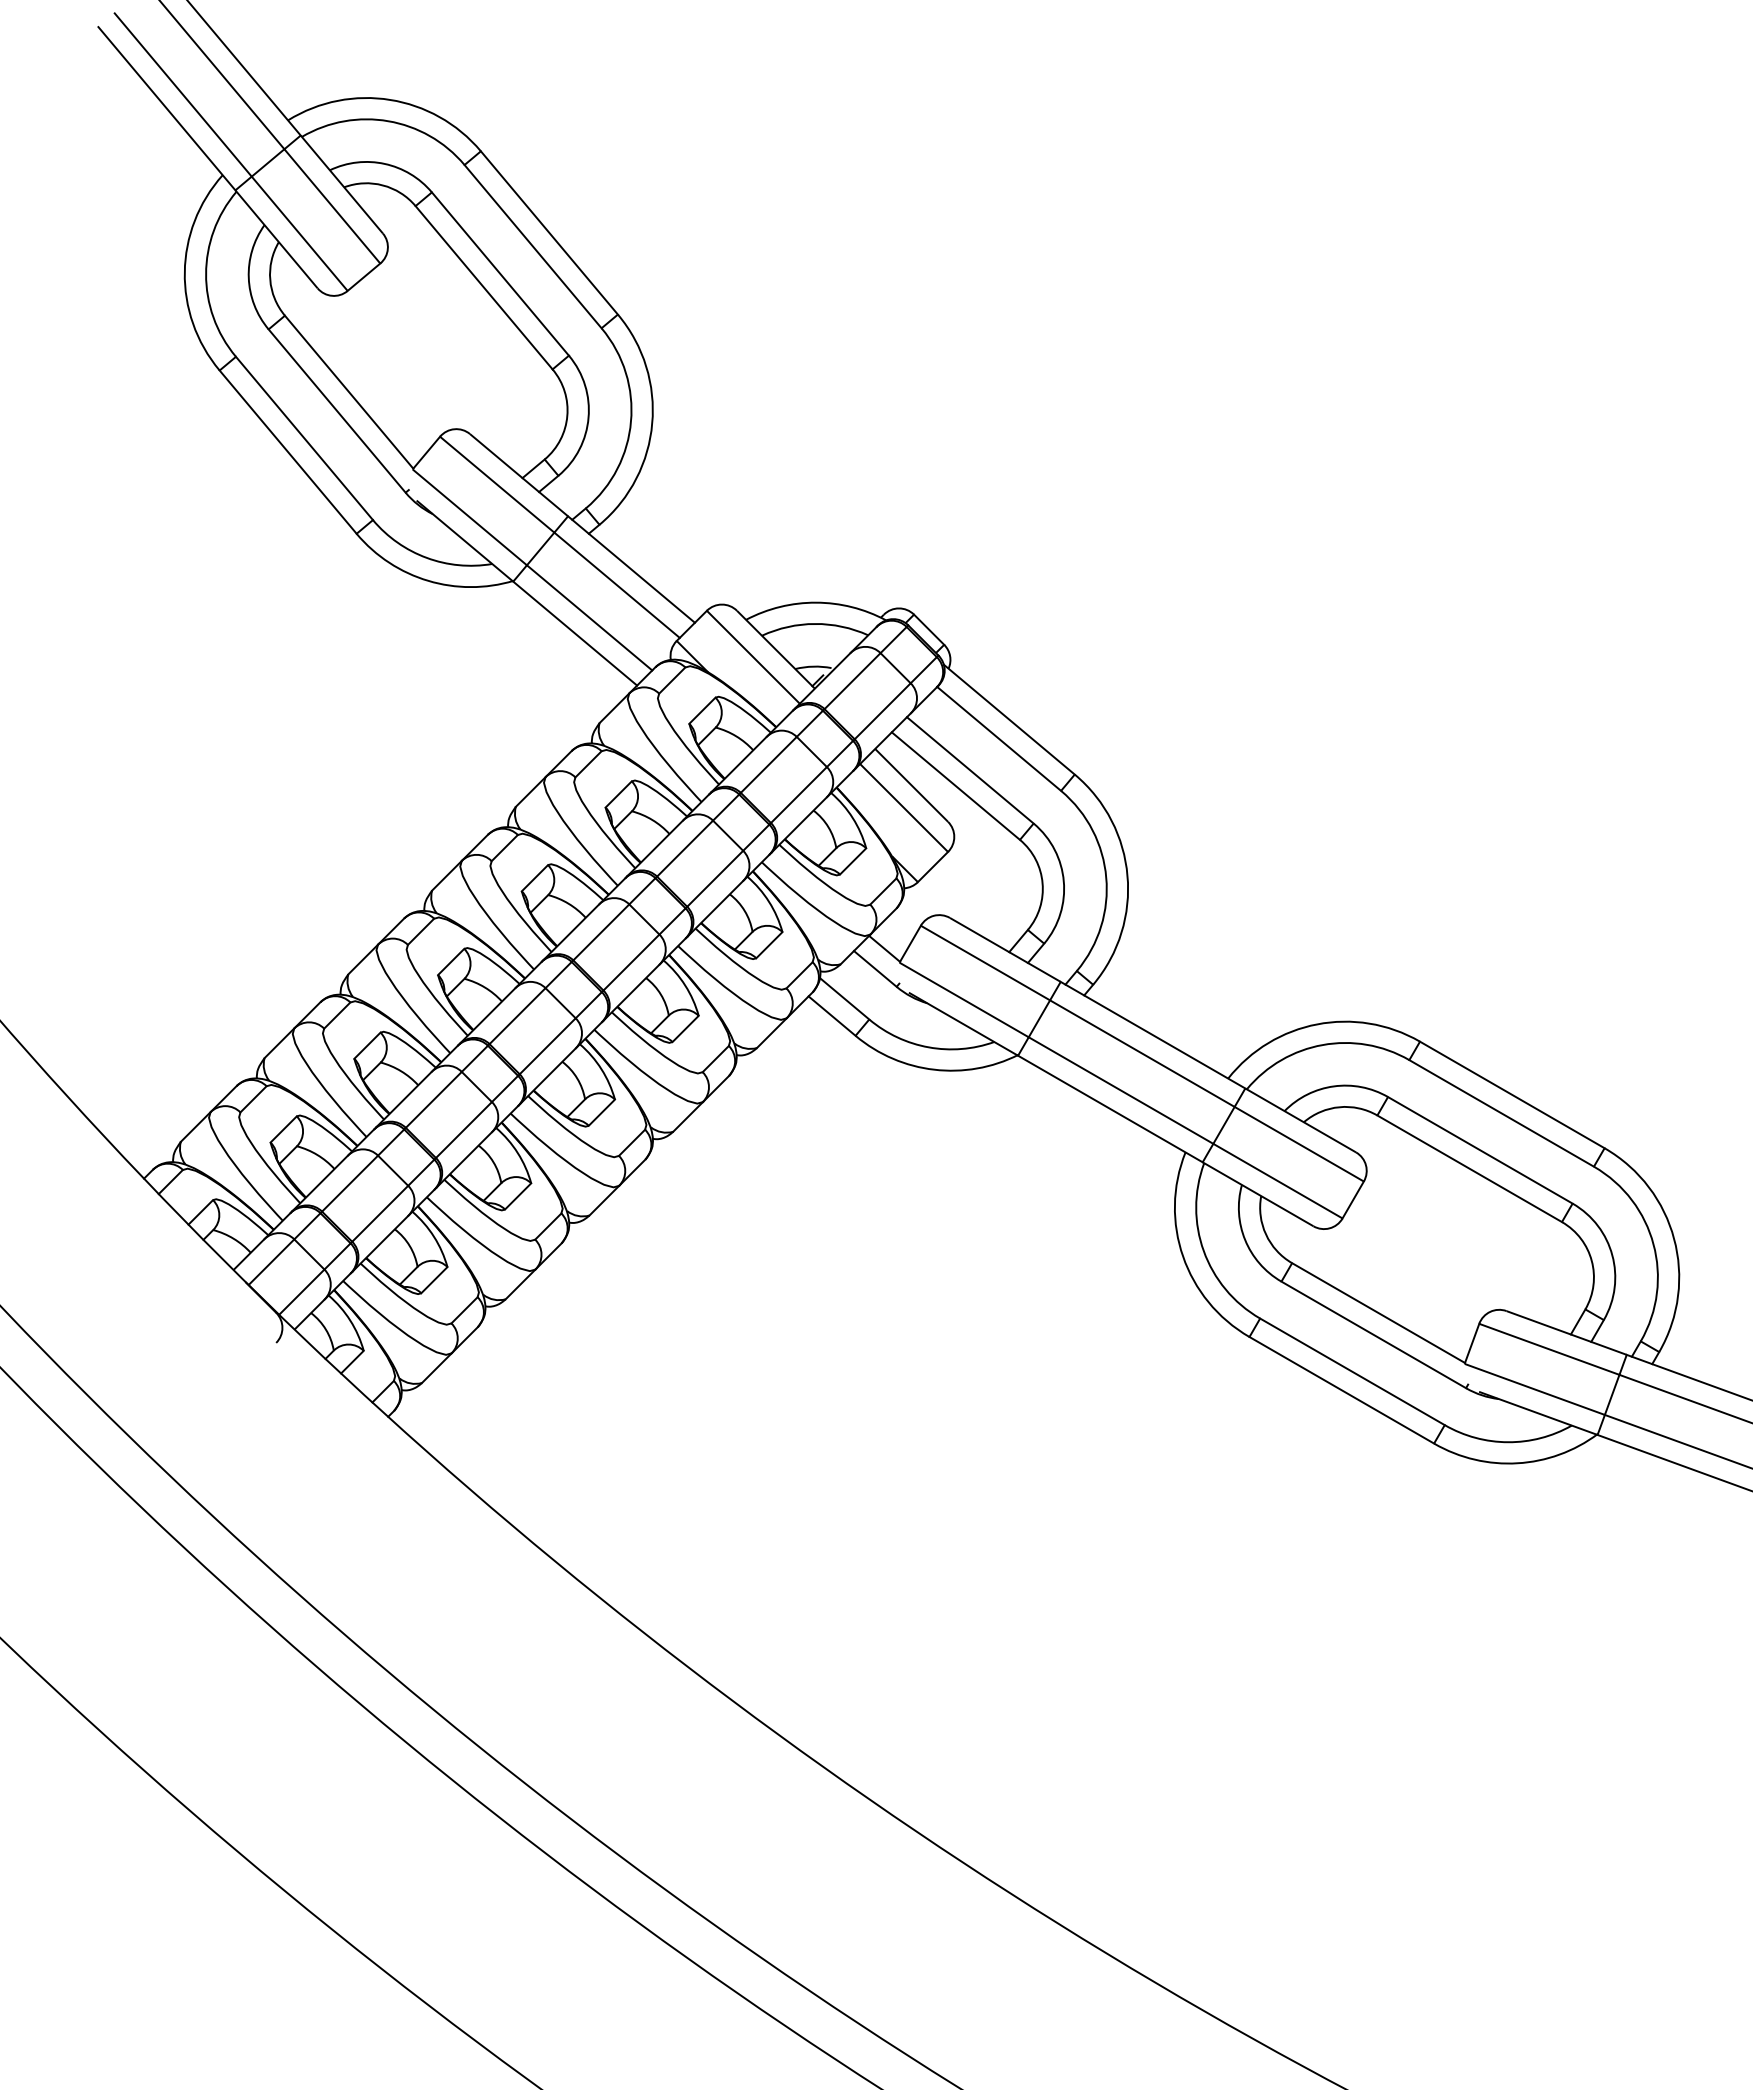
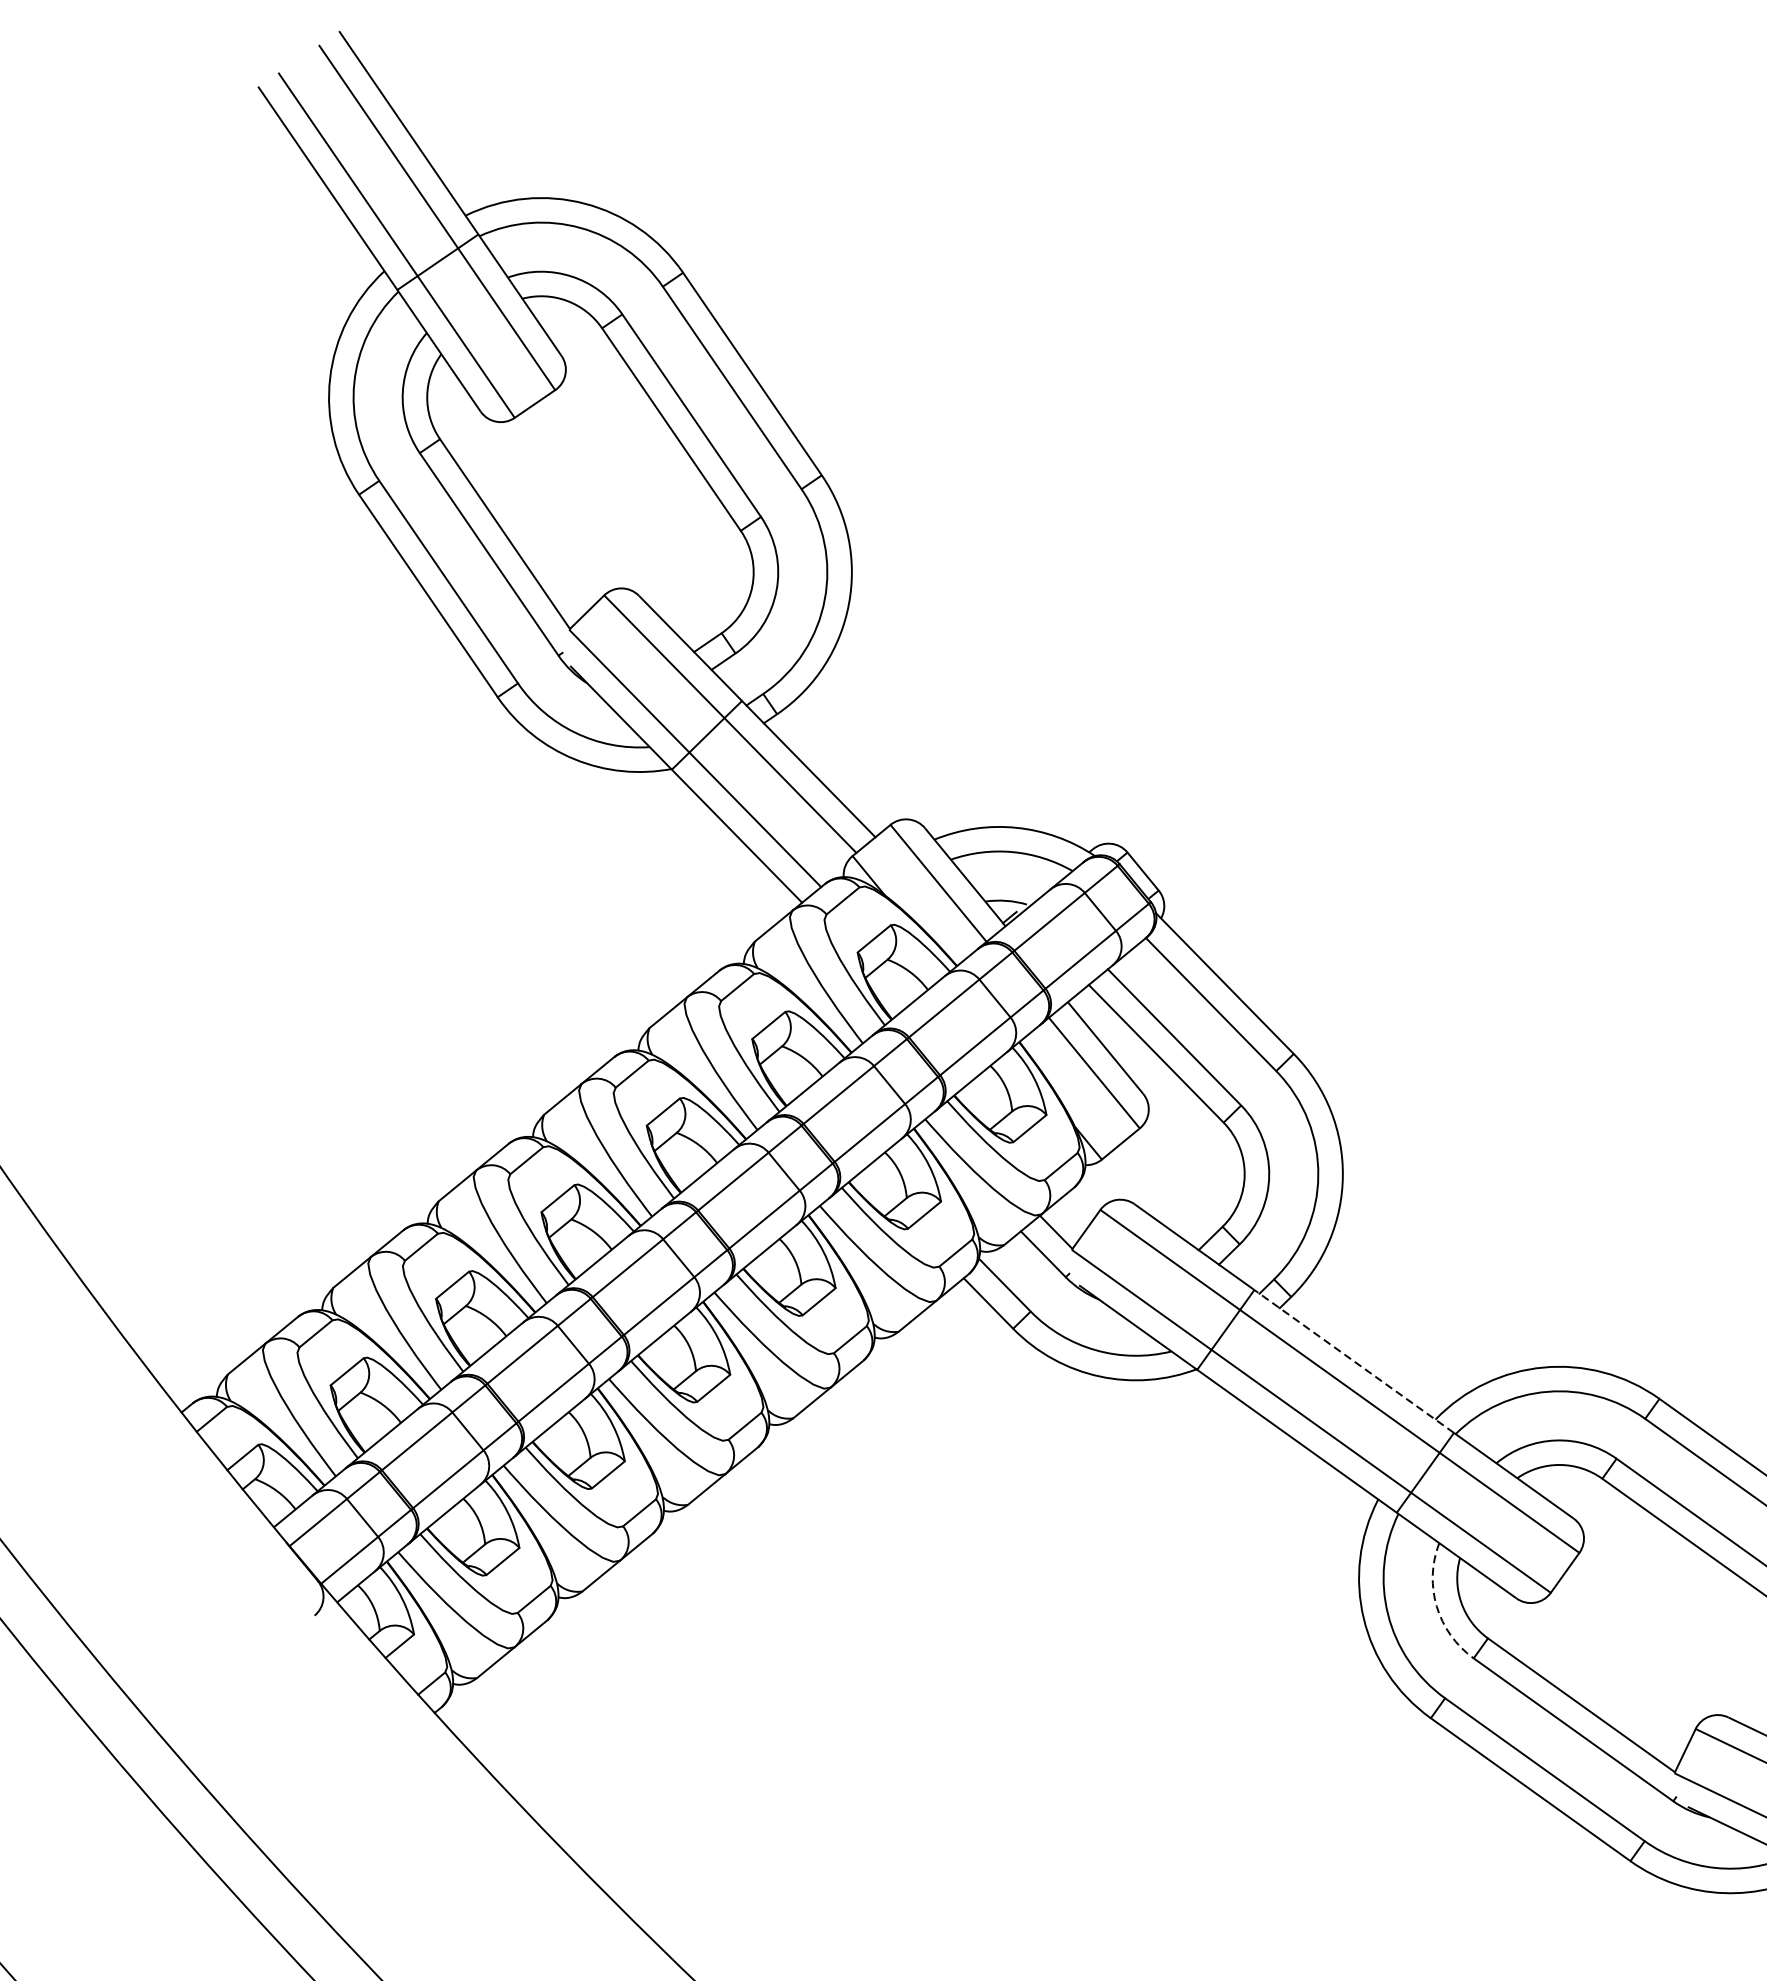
line: (1153, 1035) -> (1354, 1361), solid -> dashed
arc: (1245, 1240) -> (1437, 1607), solid -> dashed

